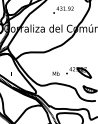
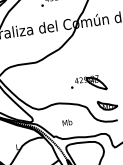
text: (55, 73) -> (66, 122), moved

